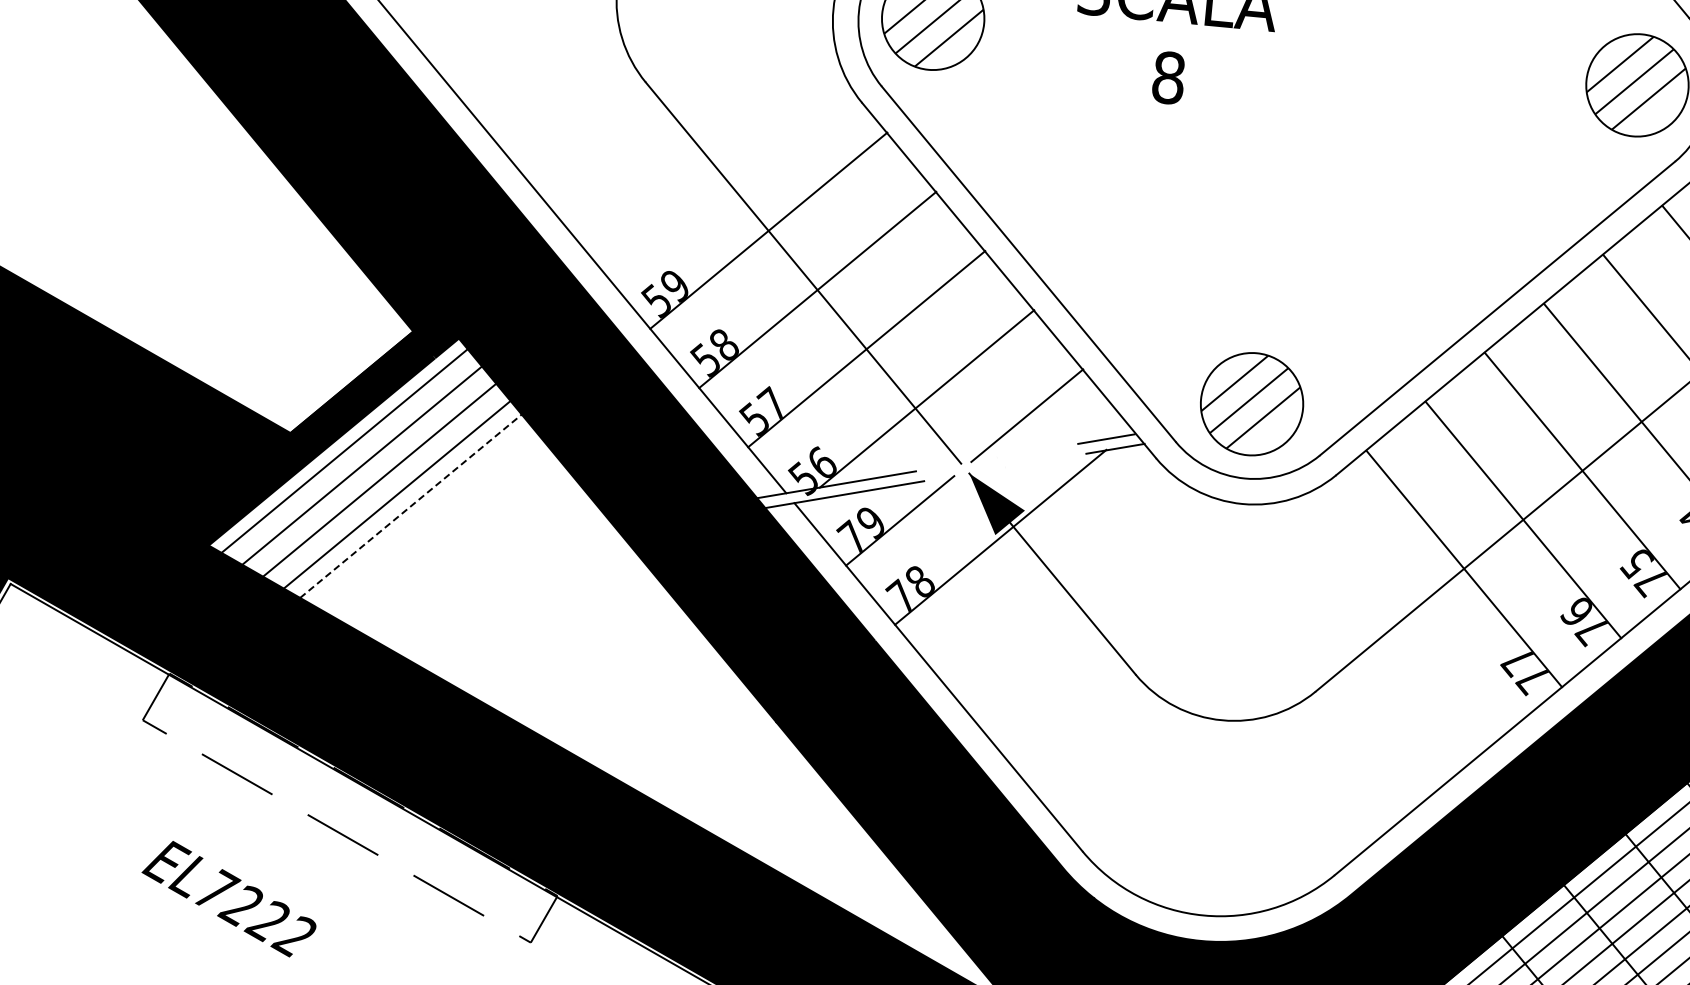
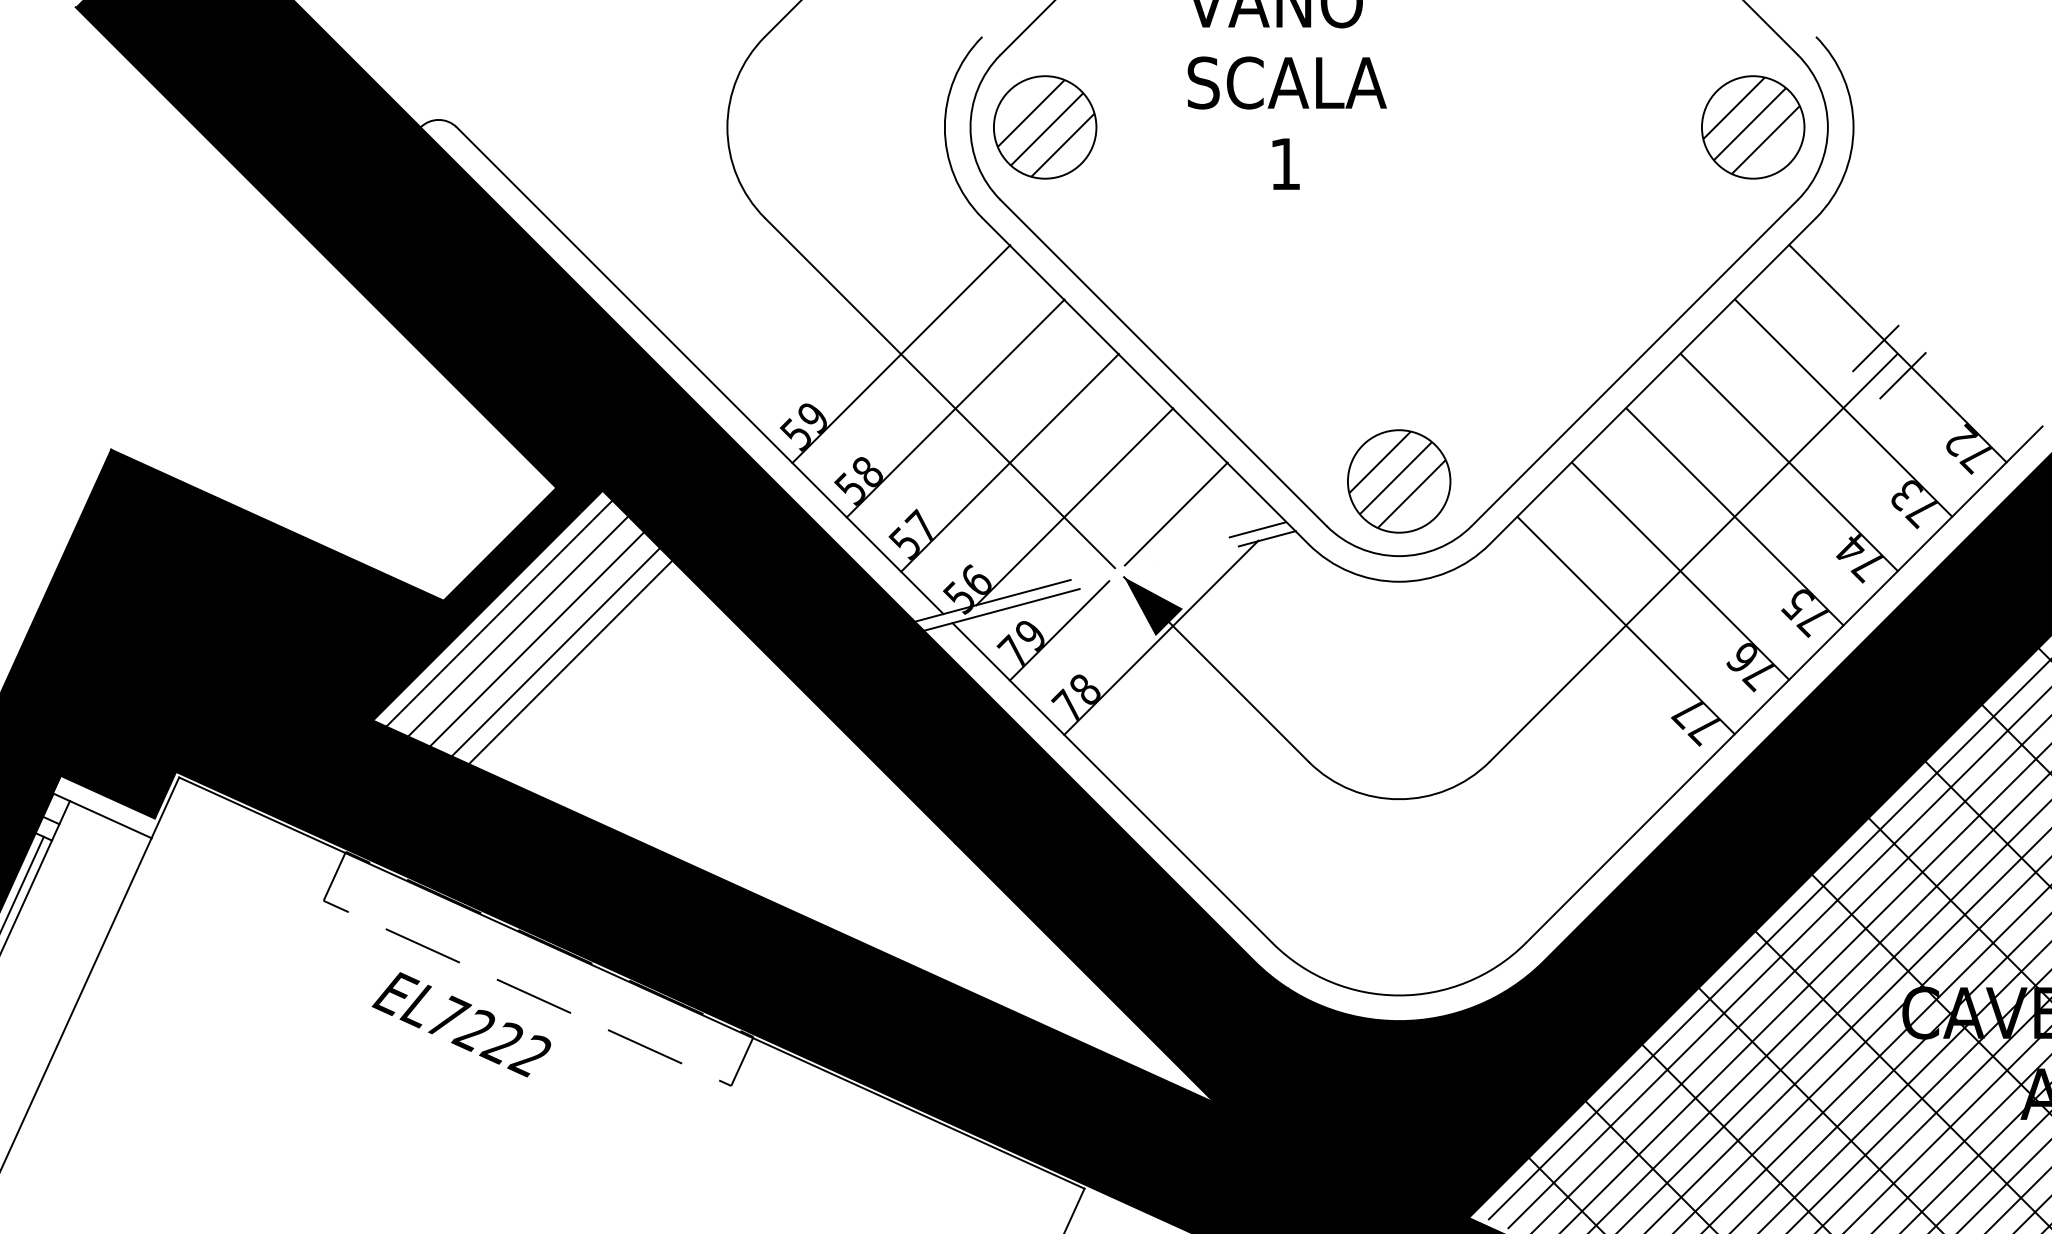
text: (1168, 77) -> (1285, 163), 8 -> 1
line: (410, 506) -> (570, 662), dashed -> solid
text: (229, 898) -> (461, 1024), moved

